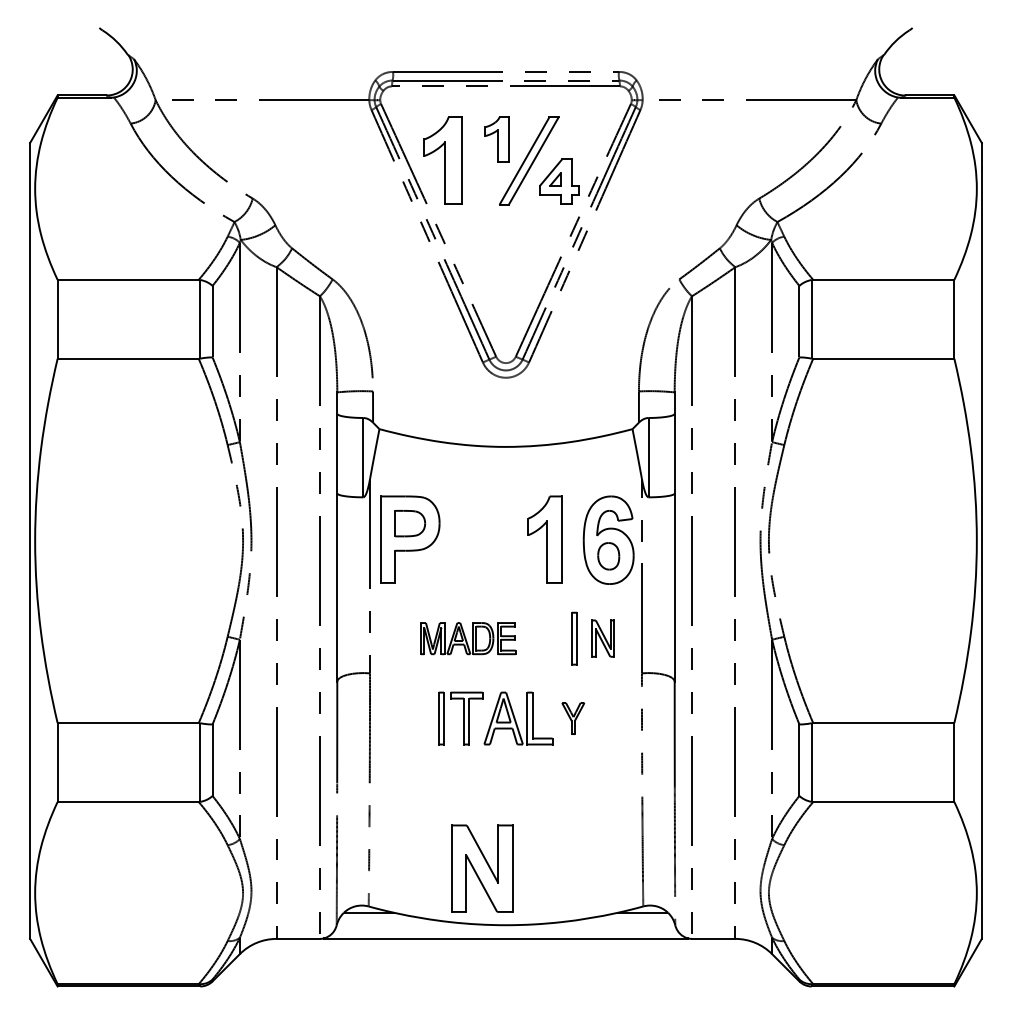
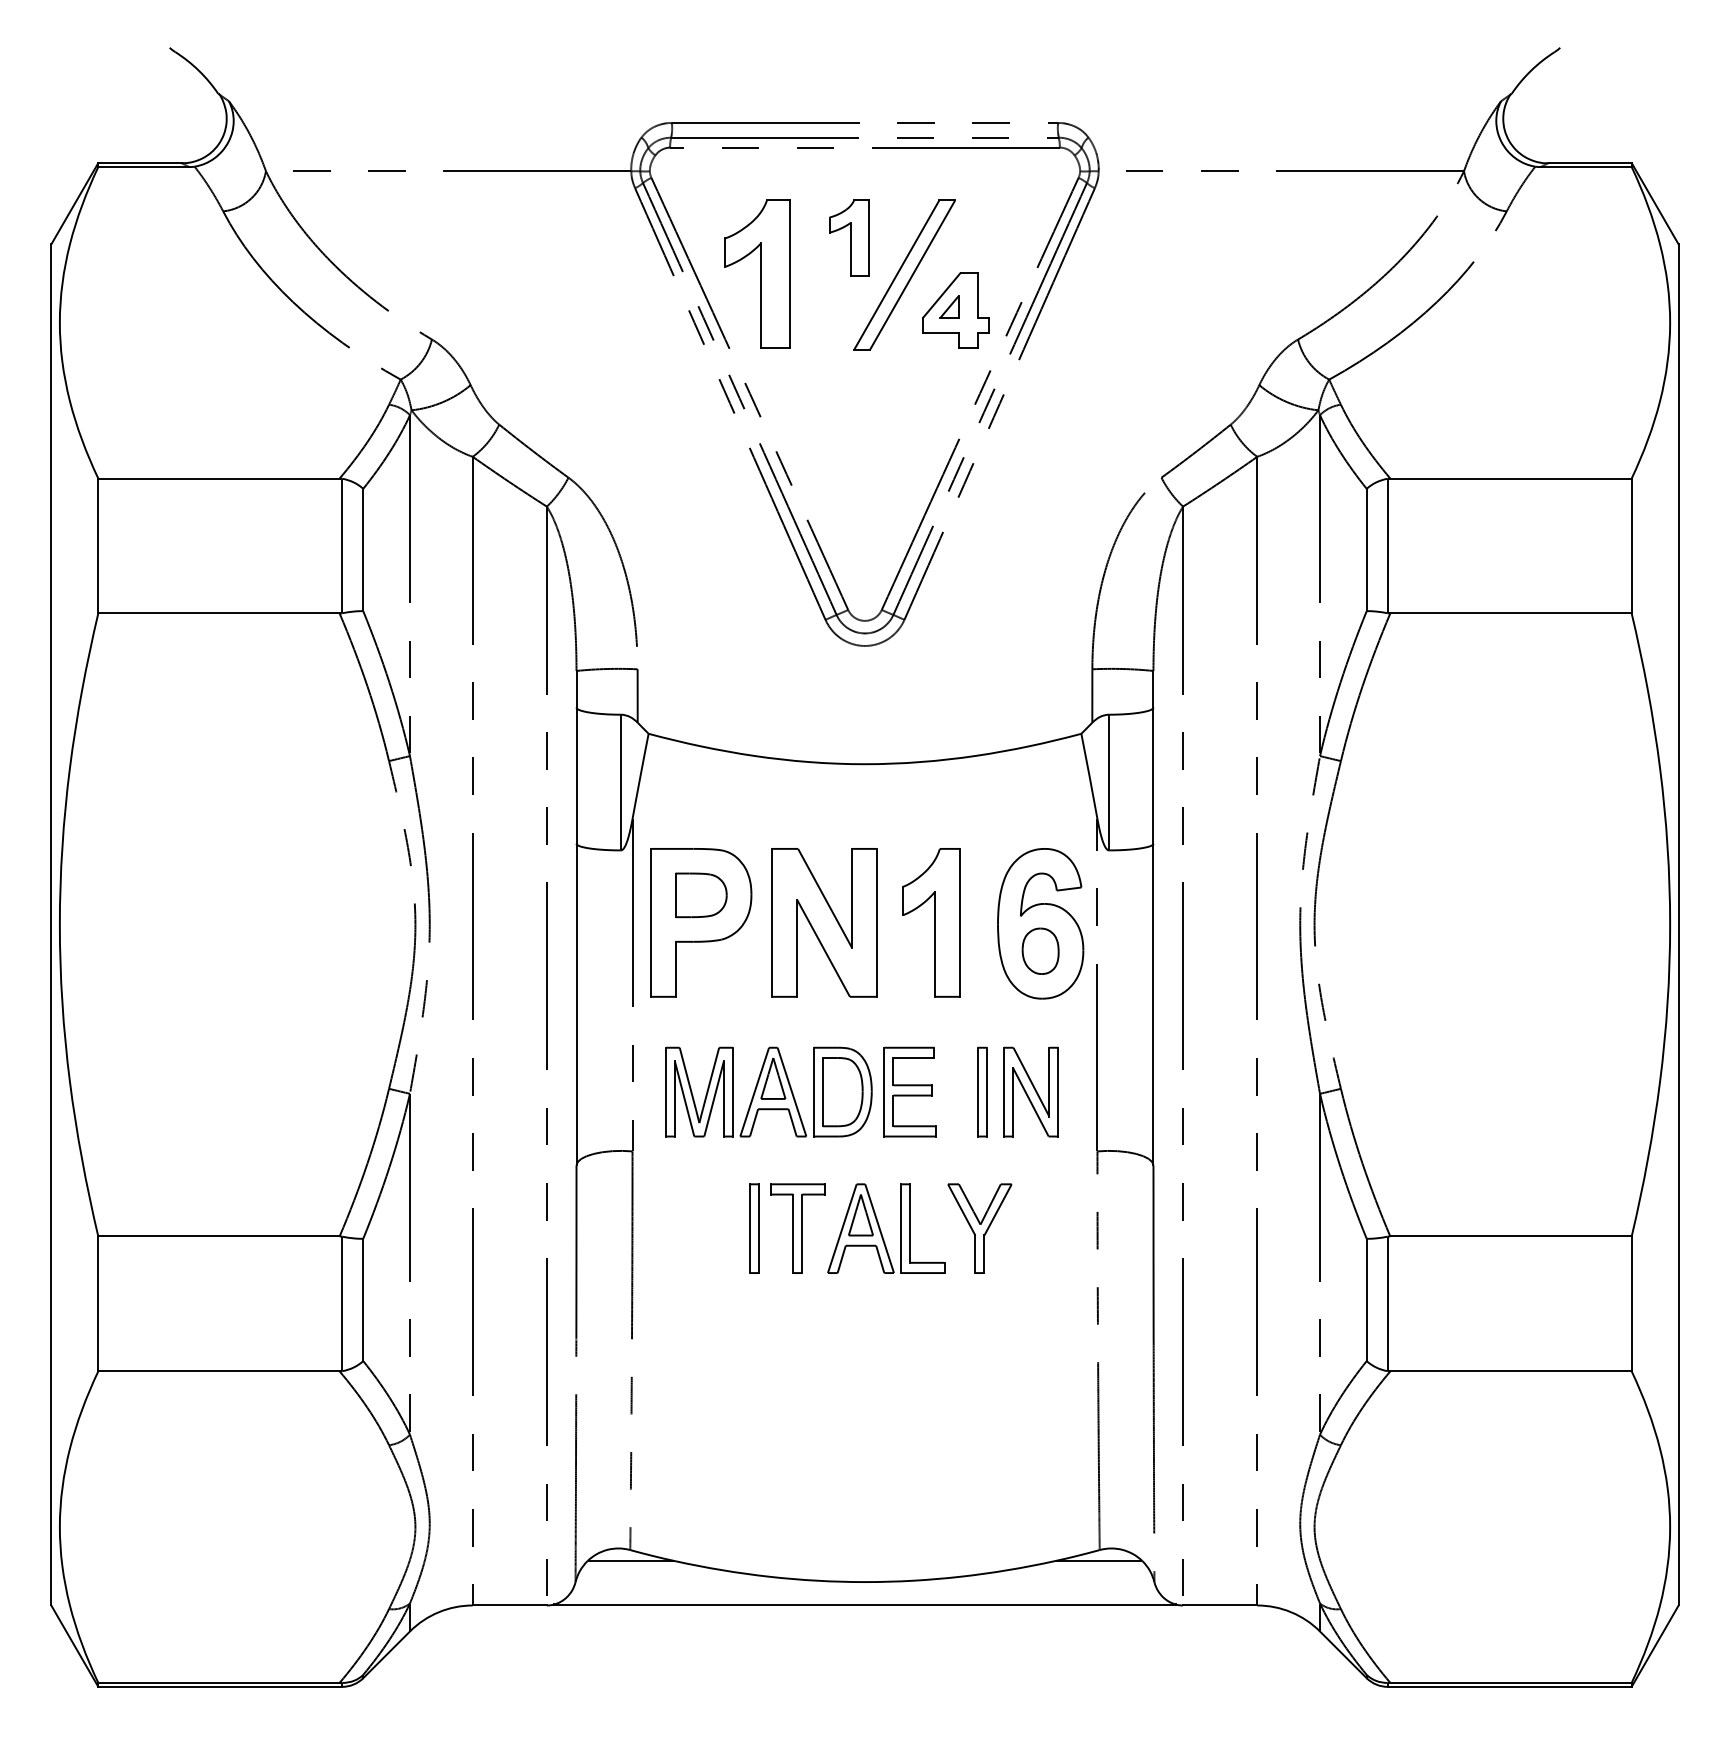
part: (468, 638) -> (800, 1091), size x1.67
part: (602, 638) -> (1030, 1091), size x1.43
part: (573, 718) -> (980, 1228), size x1.67
part: (482, 868) -> (824, 922), moved

